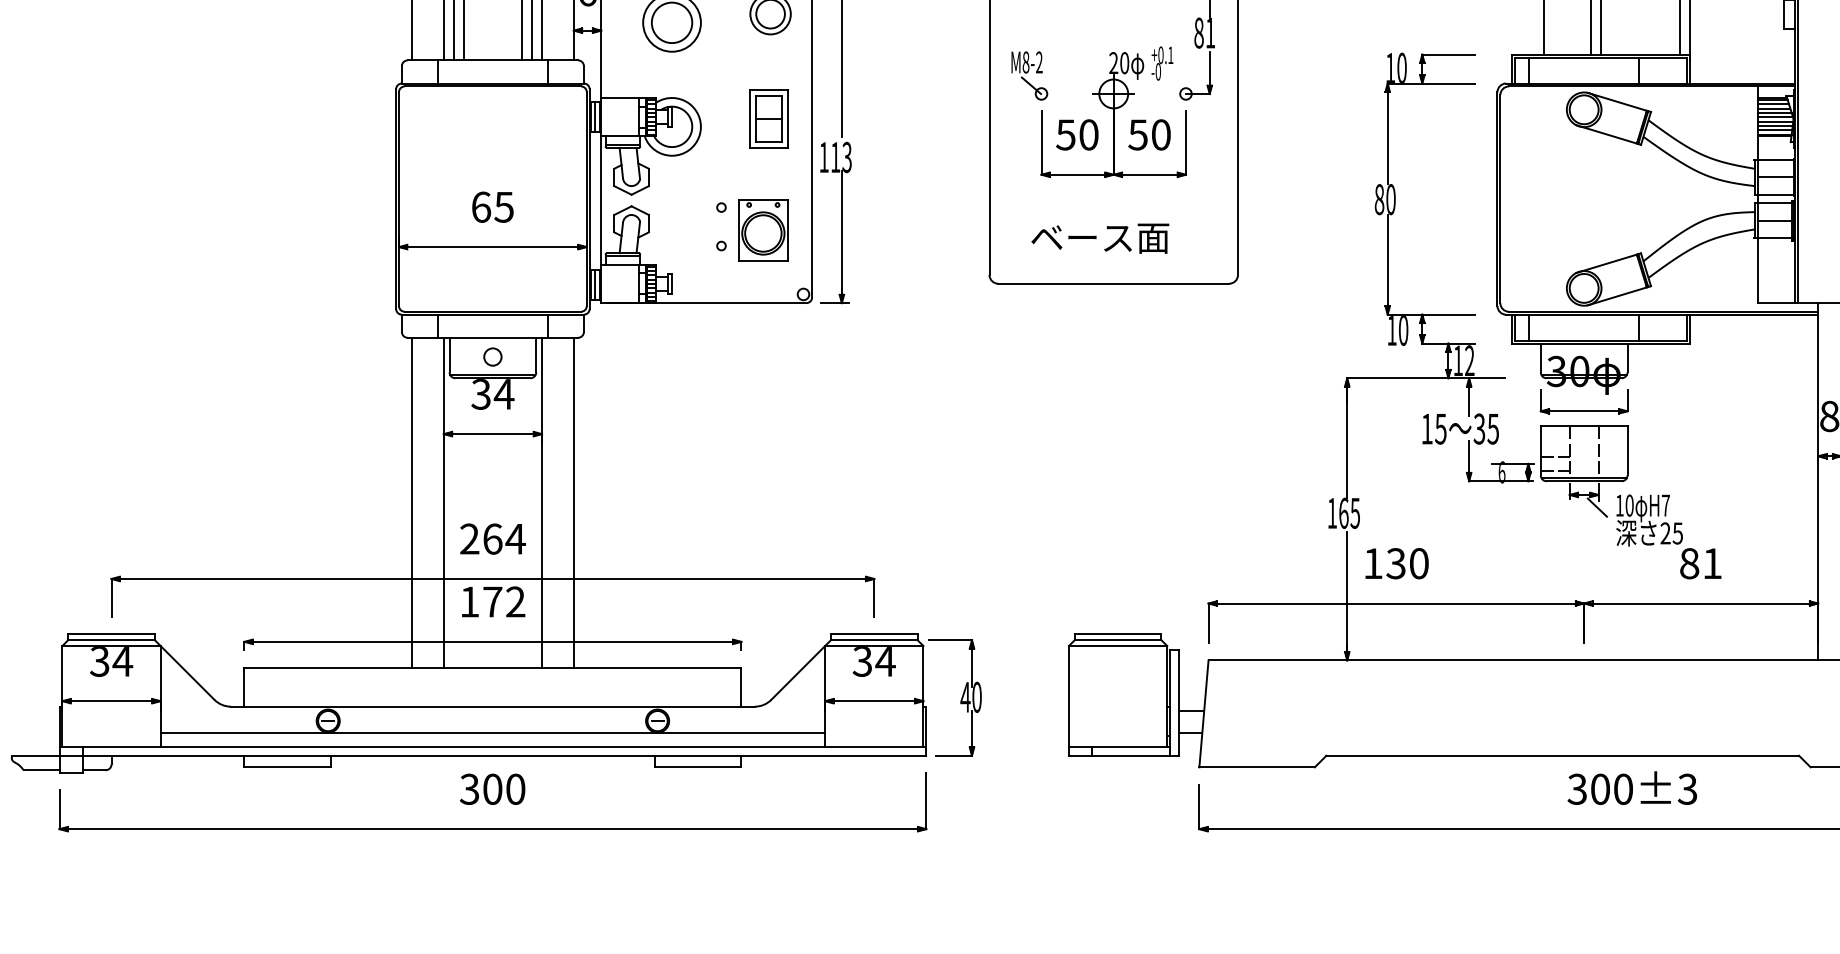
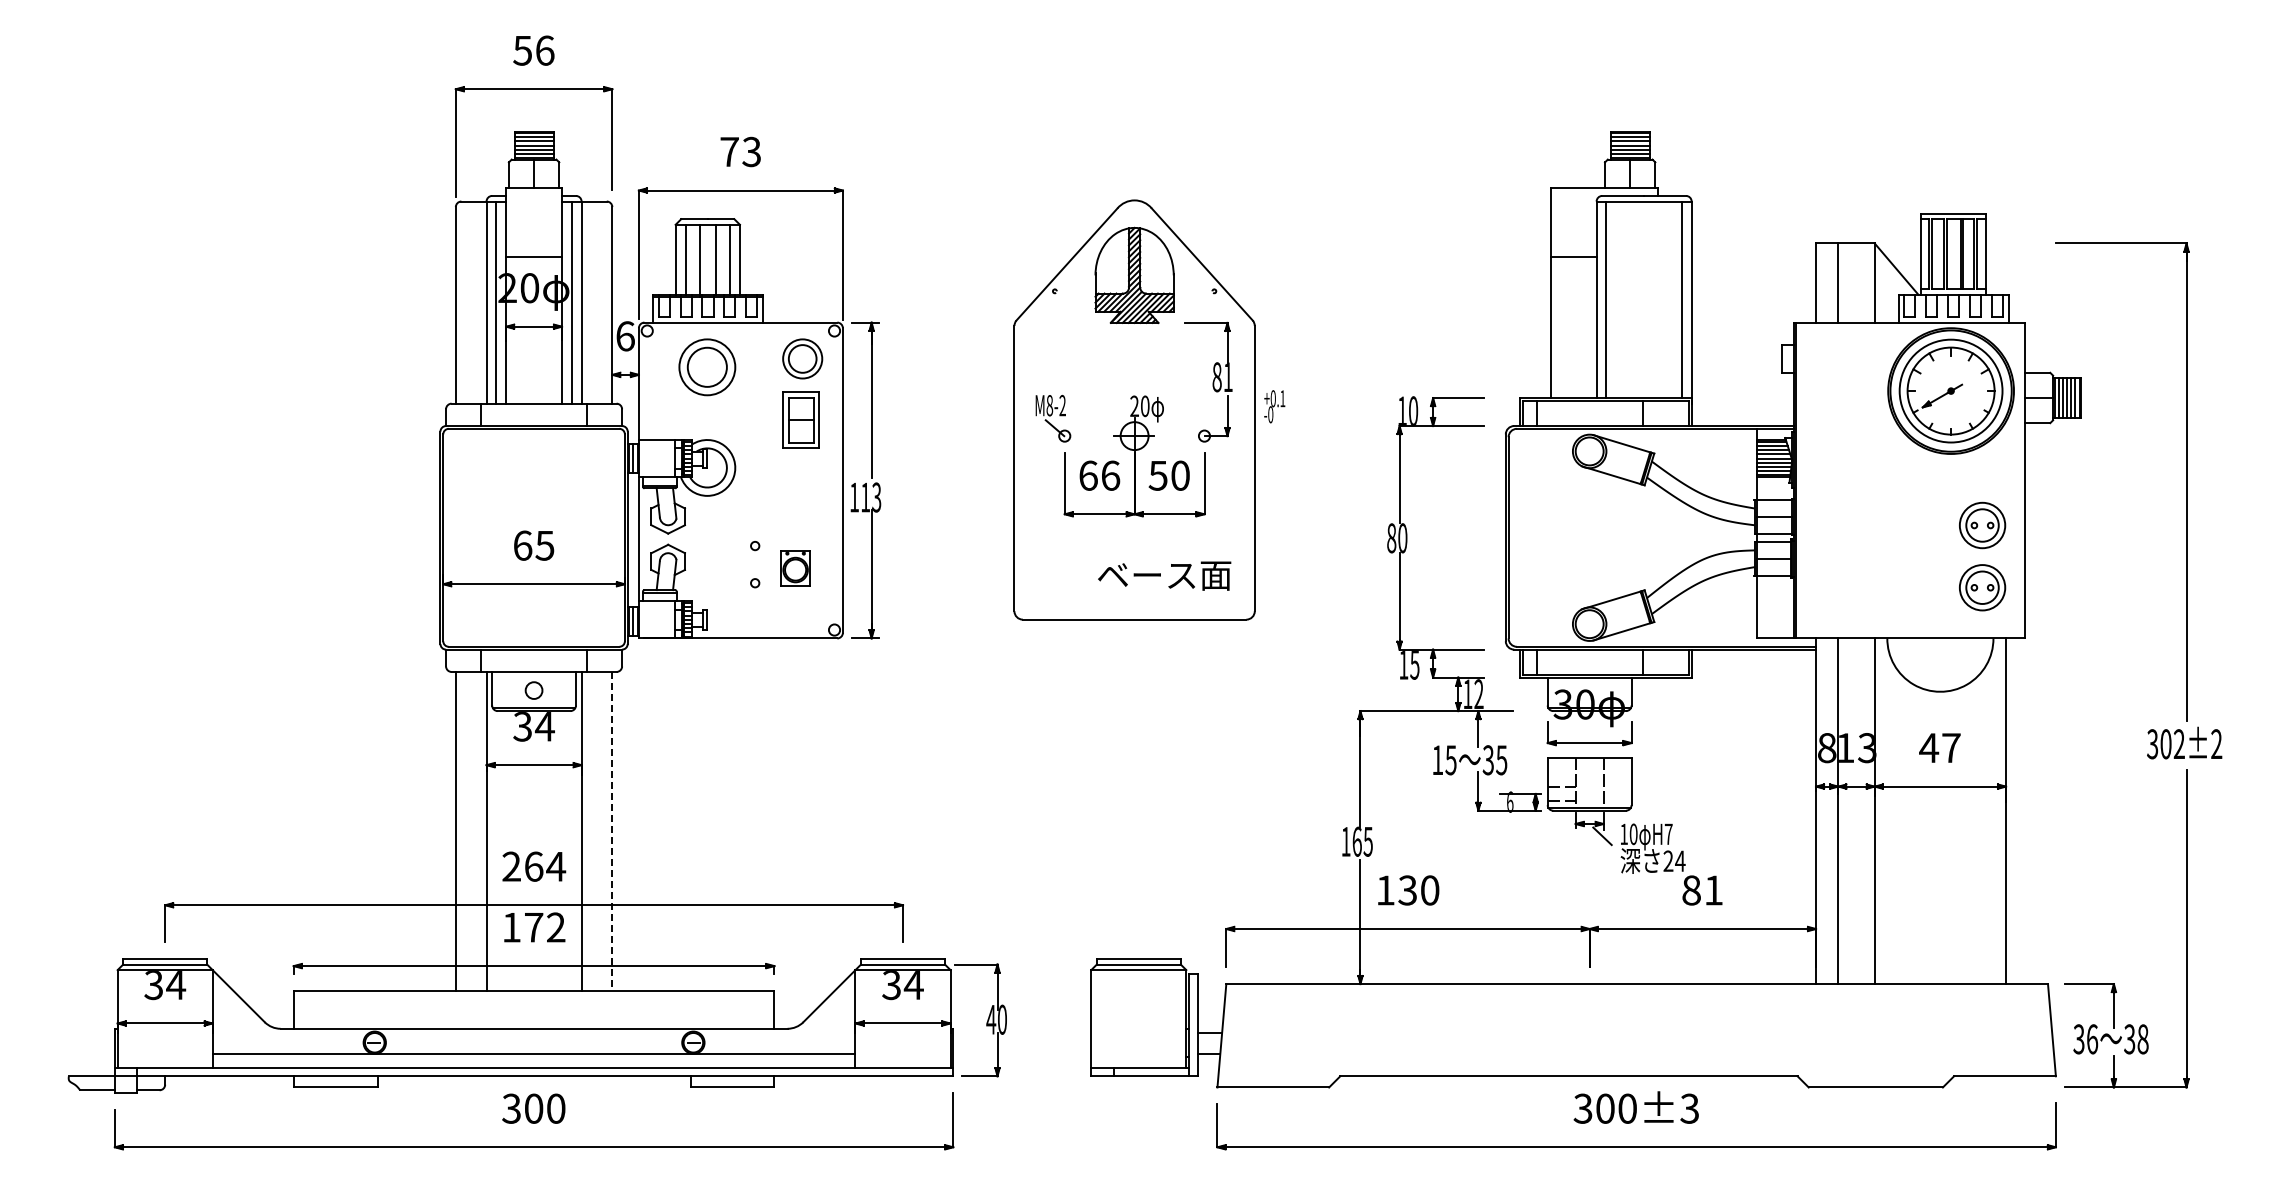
text: (1162, 63) -> (1274, 406), moved
part: (768, 118) -> (800, 419), moved
text: (1077, 134) -> (1099, 475), 50 -> 66
part: (763, 230) -> (795, 568), size x0.6
text: (1100, 238) -> (1164, 575), moved
text: (1403, 331) -> (1414, 665), 10 -> 15
line: (573, 502) -> (612, 831), solid -> dashed
text: (1678, 533) -> (1680, 861), 25 -> 24

